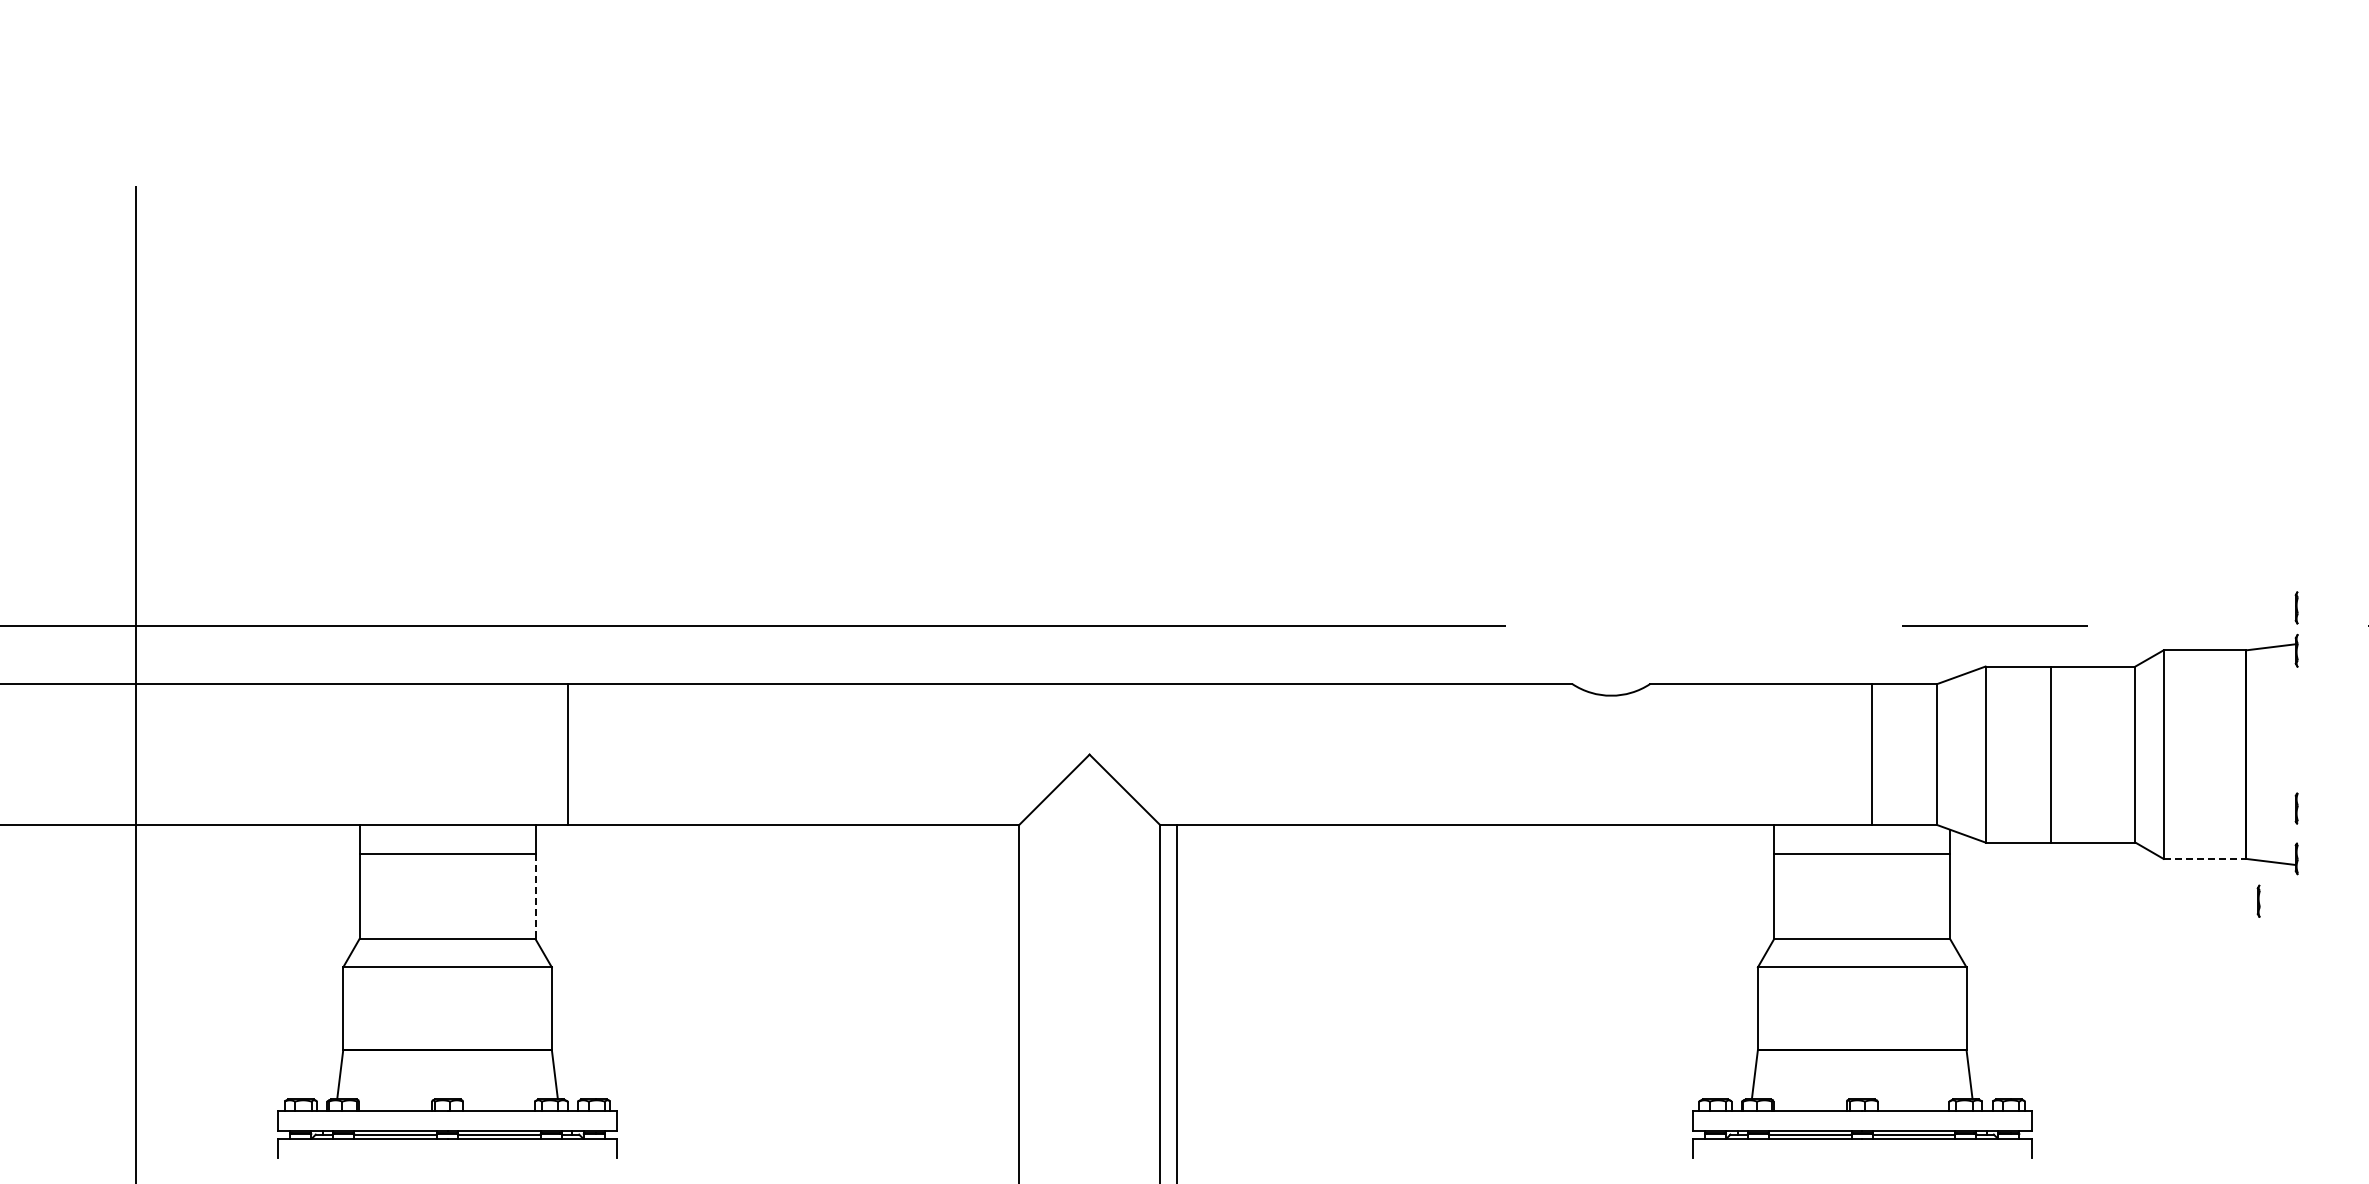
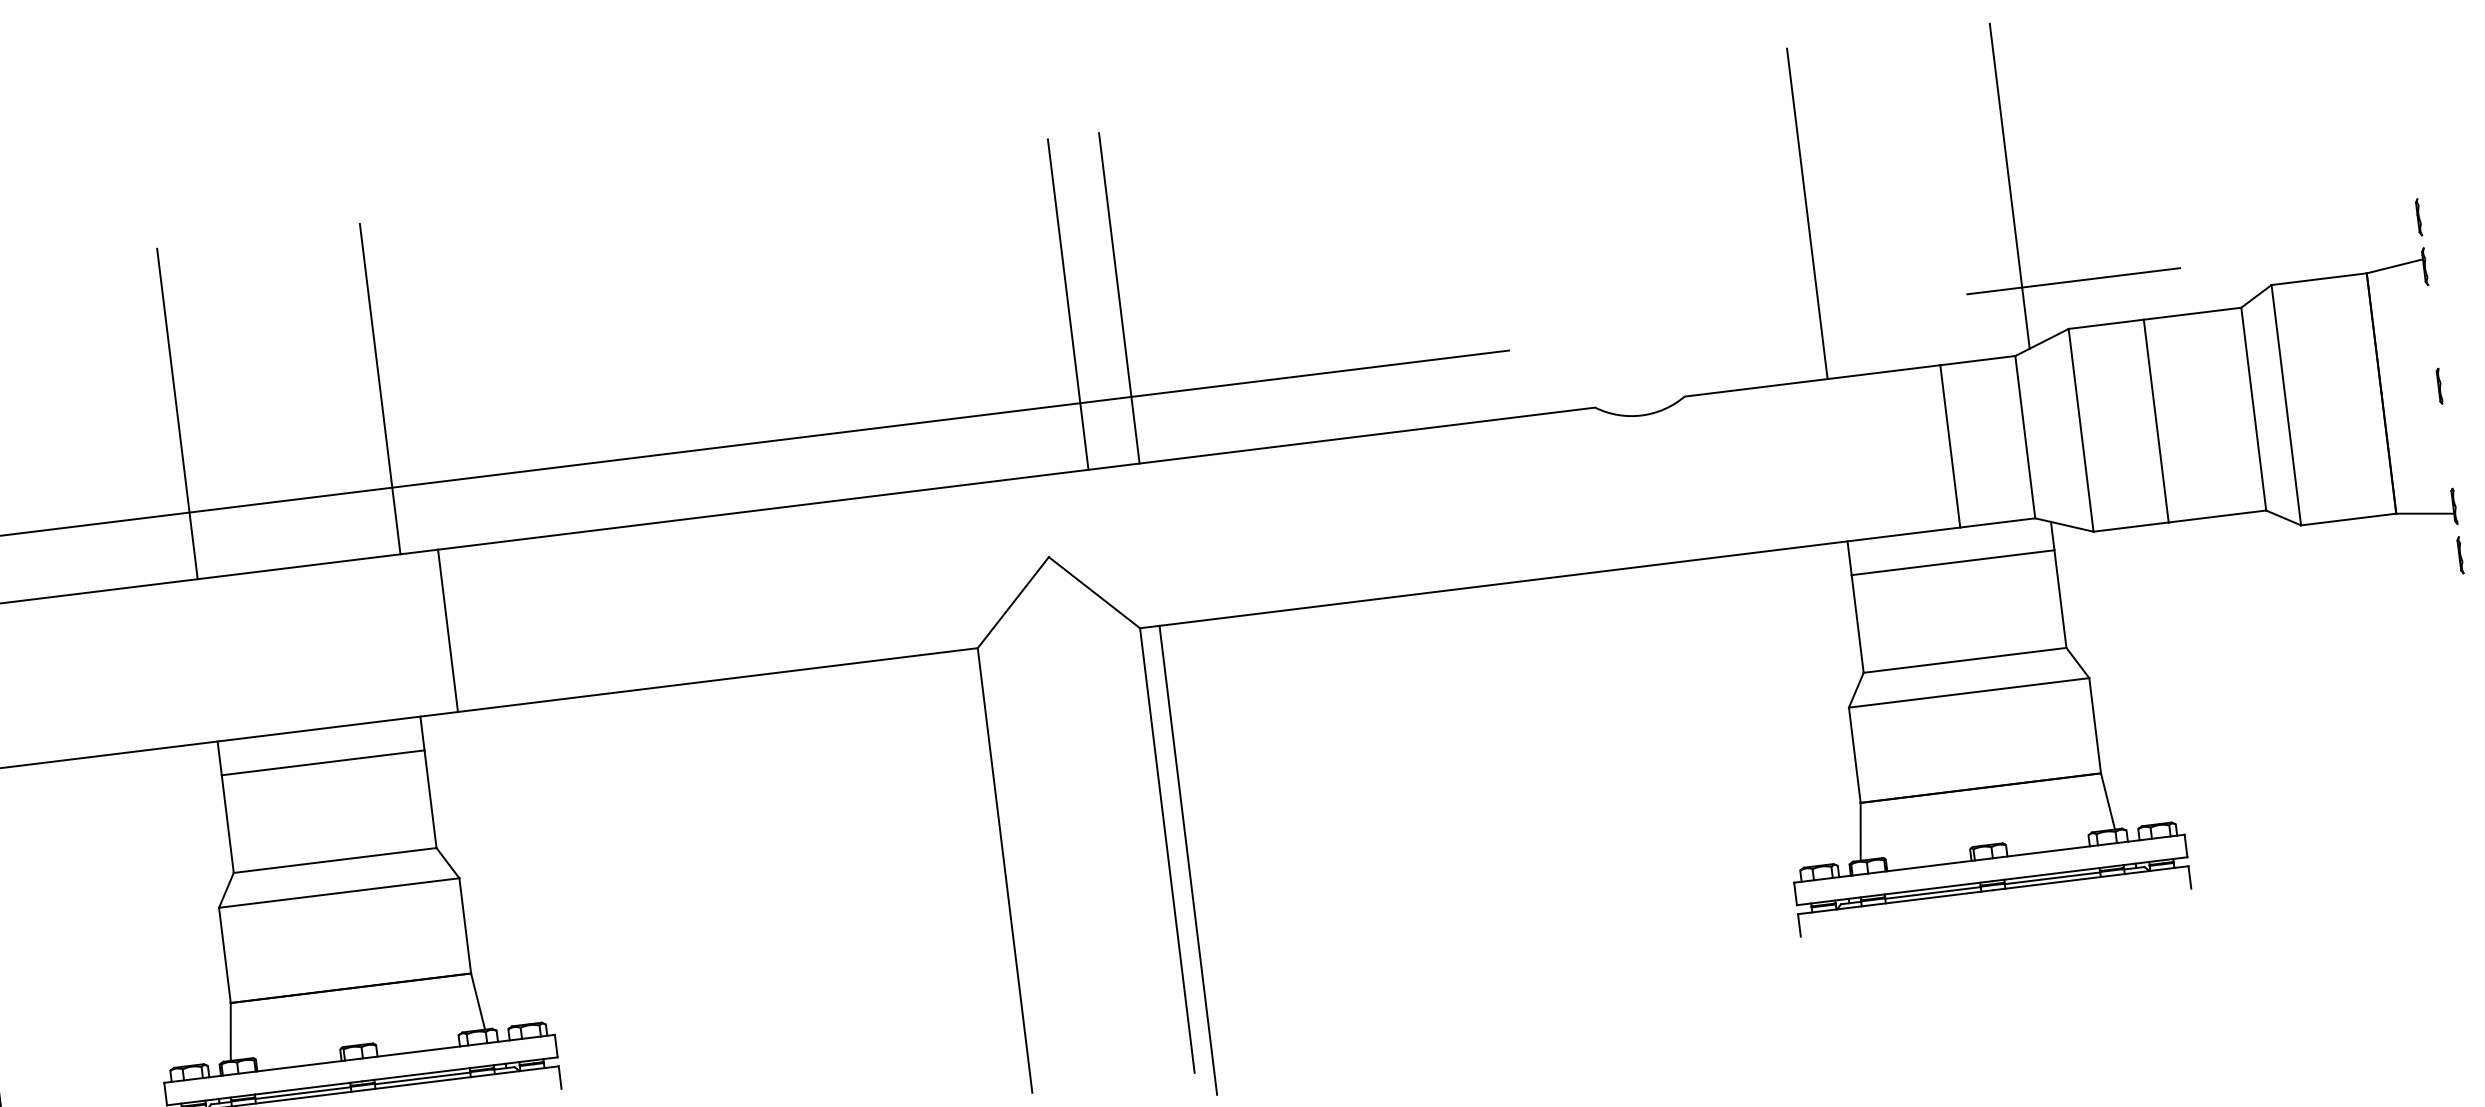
line: (1950, 538) -> (2010, 186), added
line: (359, 540) -> (177, 413), added
line: (535, 540) -> (380, 388), added
line: (1132, 540) -> (1068, 304), added
line: (1177, 540) -> (1119, 298), added
line: (1774, 540) -> (1807, 213), added
line: (2296, 808) -> (2439, 386), moved
line: (2205, 858) -> (2349, 518), dashed -> solid
line: (535, 897) -> (430, 800), dashed -> solid
line: (2258, 900) -> (2460, 554), moved

